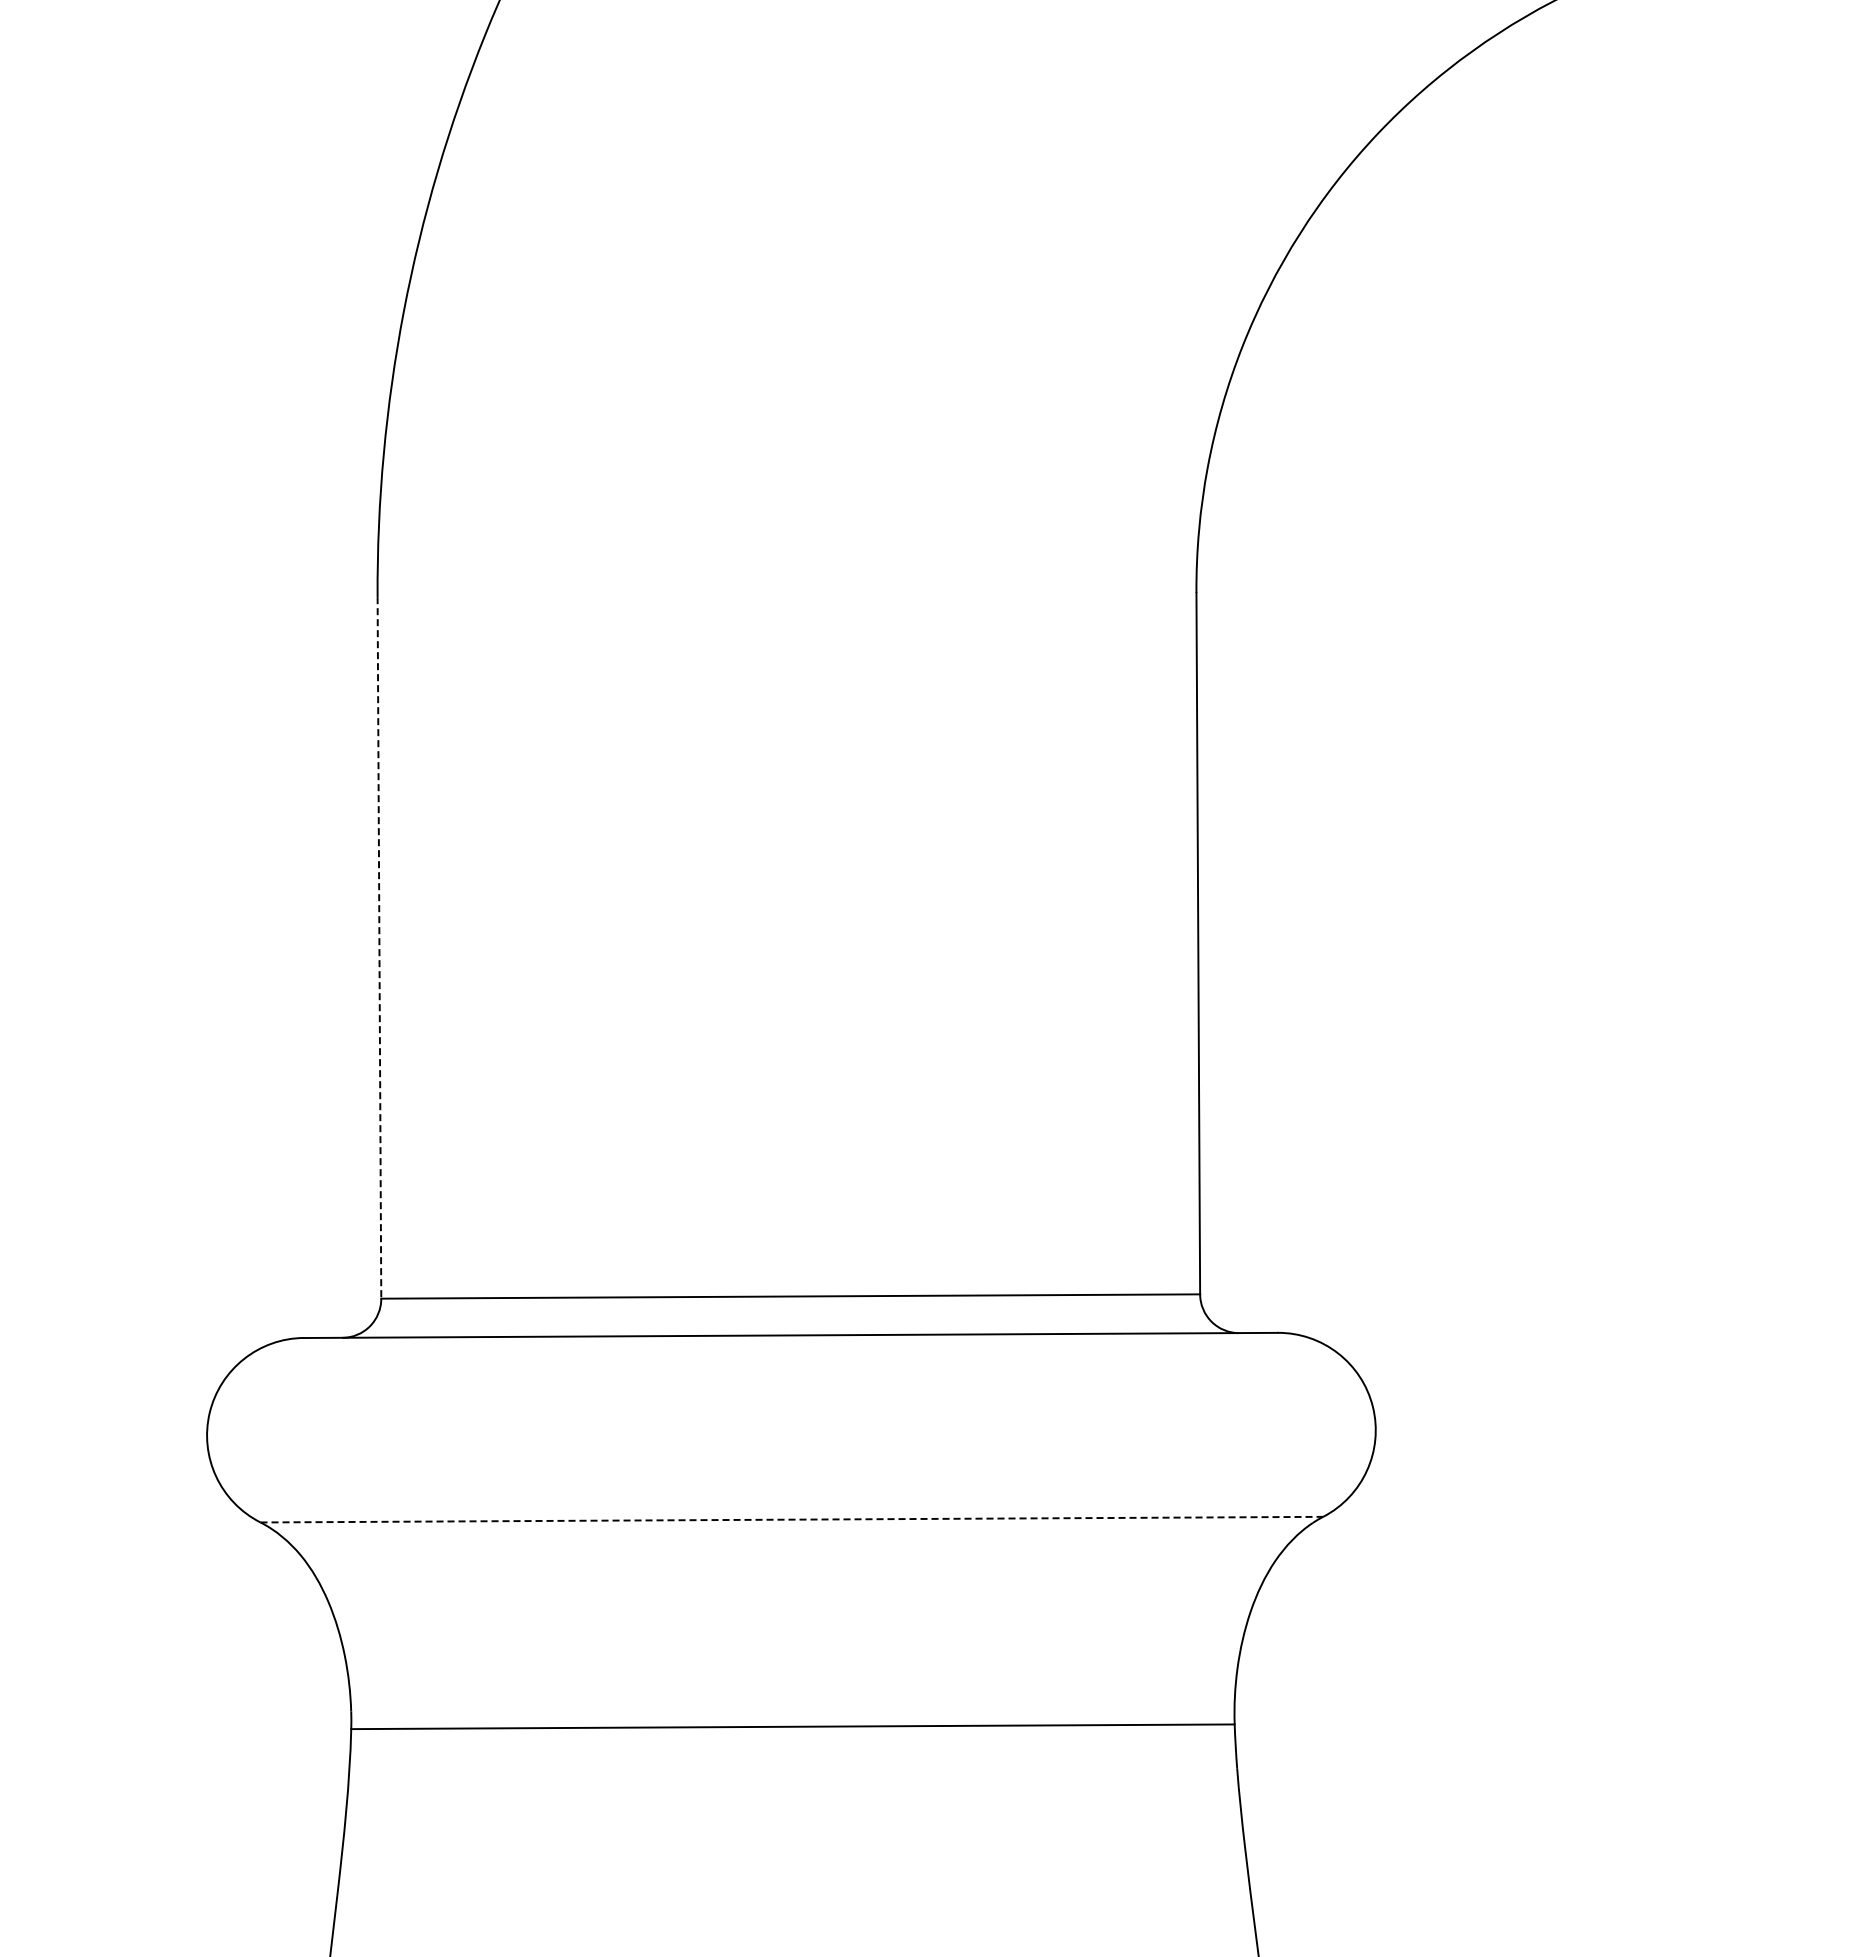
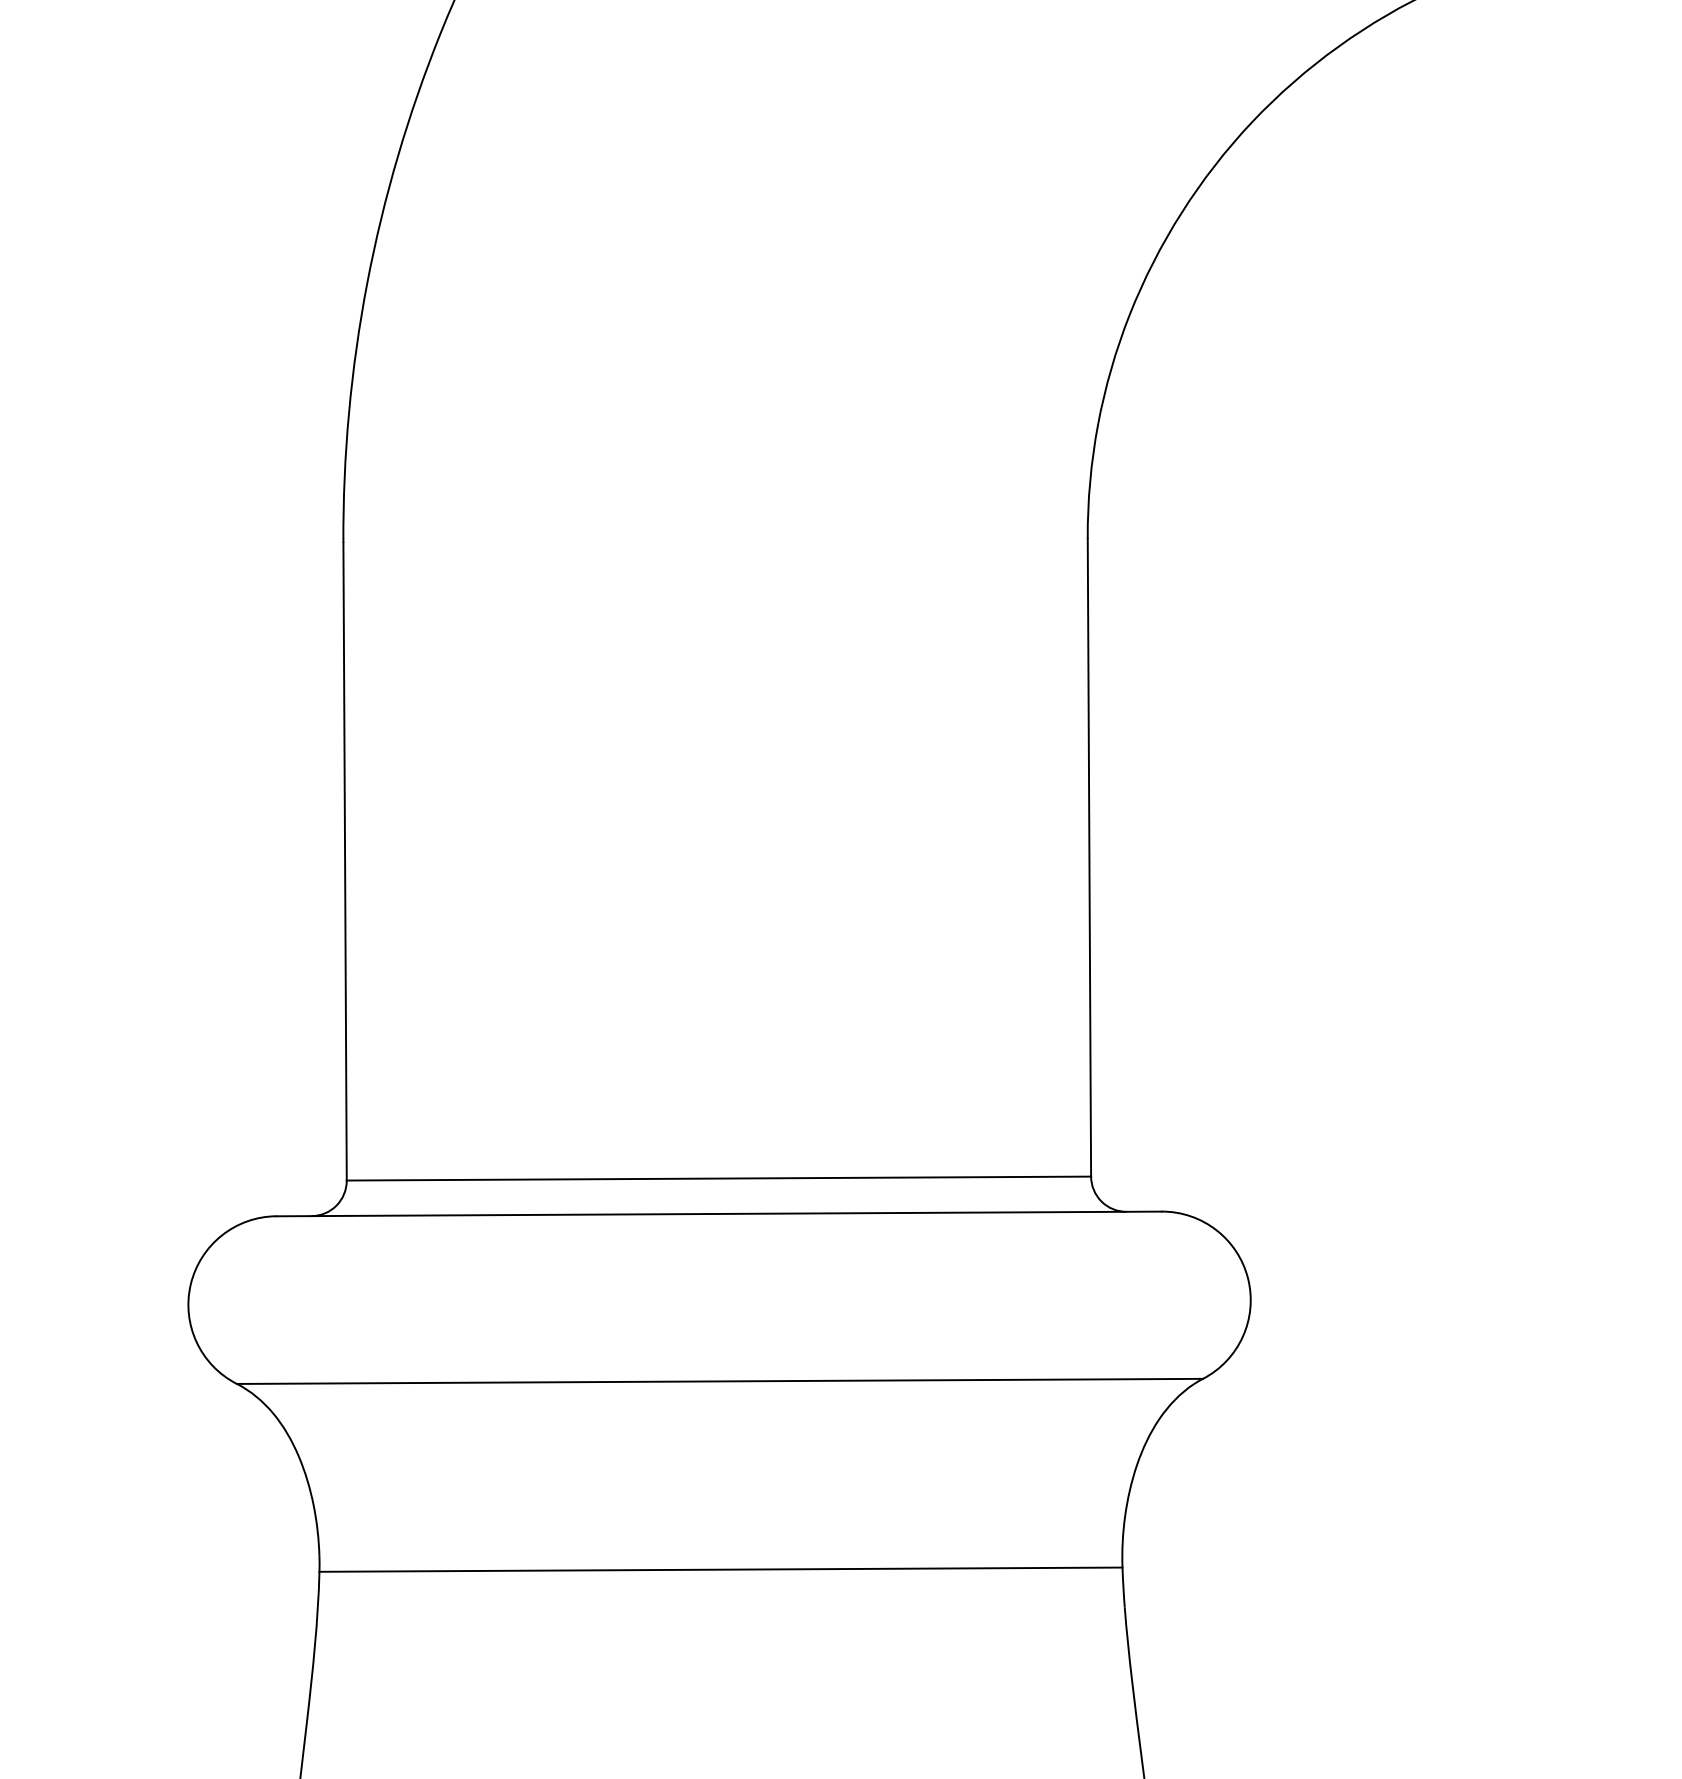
line: (379, 947) -> (345, 861), dashed -> solid
line: (792, 1519) -> (720, 1381), dashed -> solid

